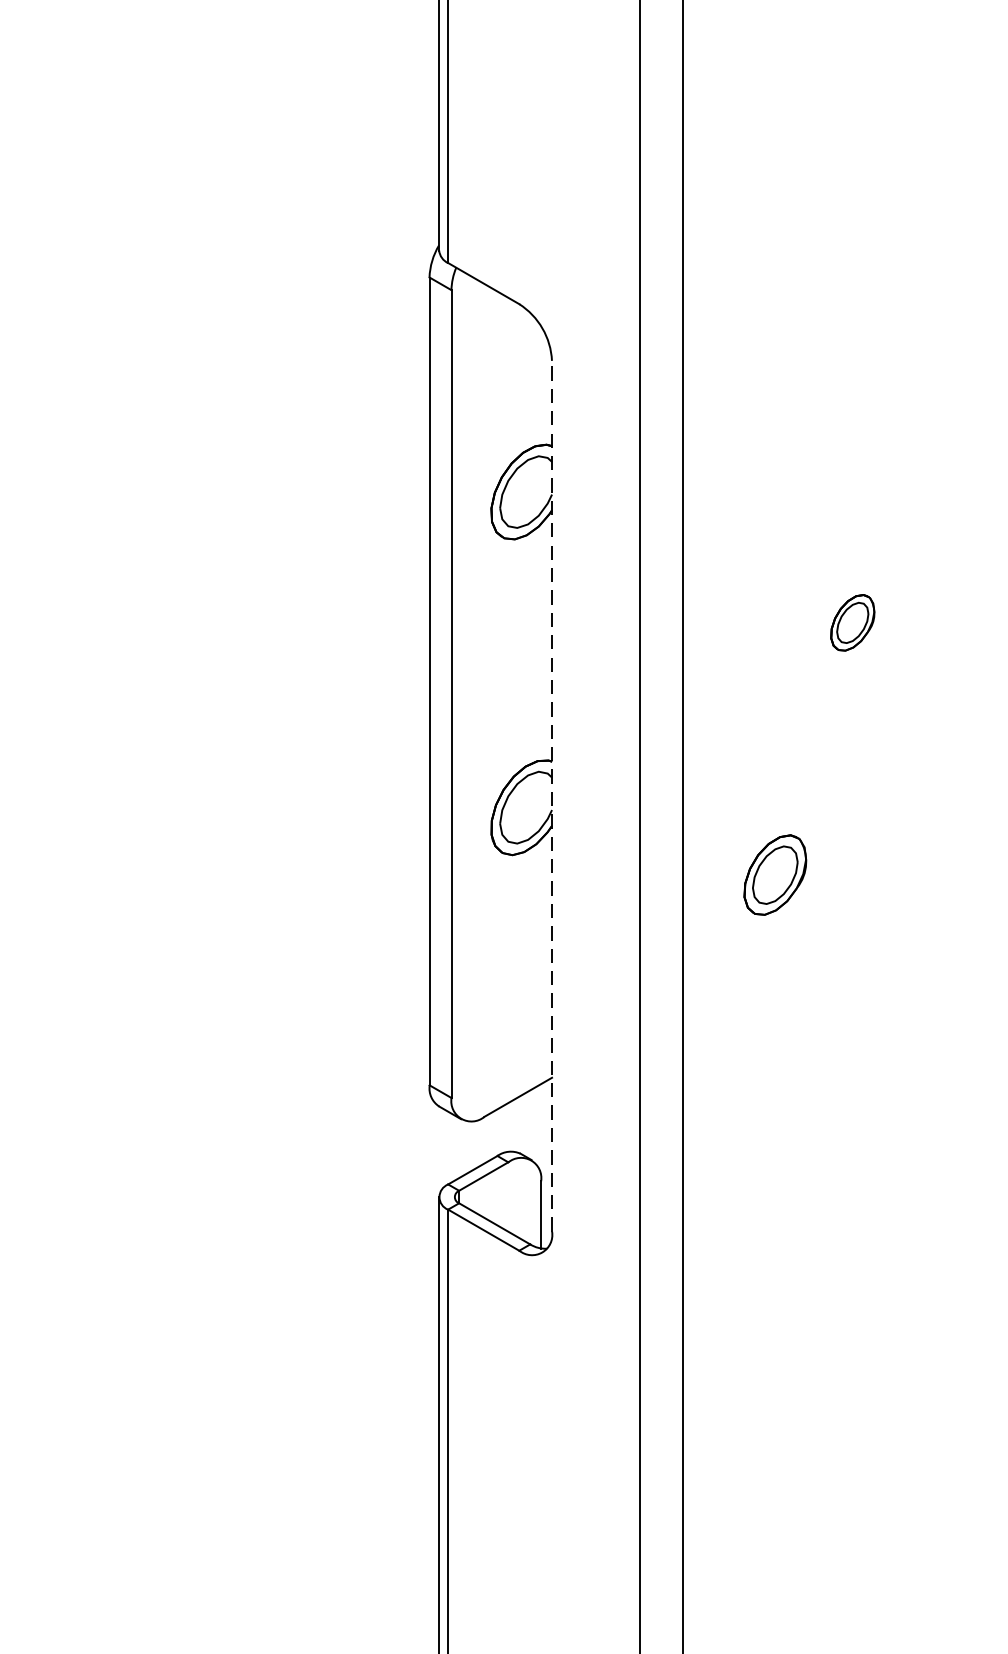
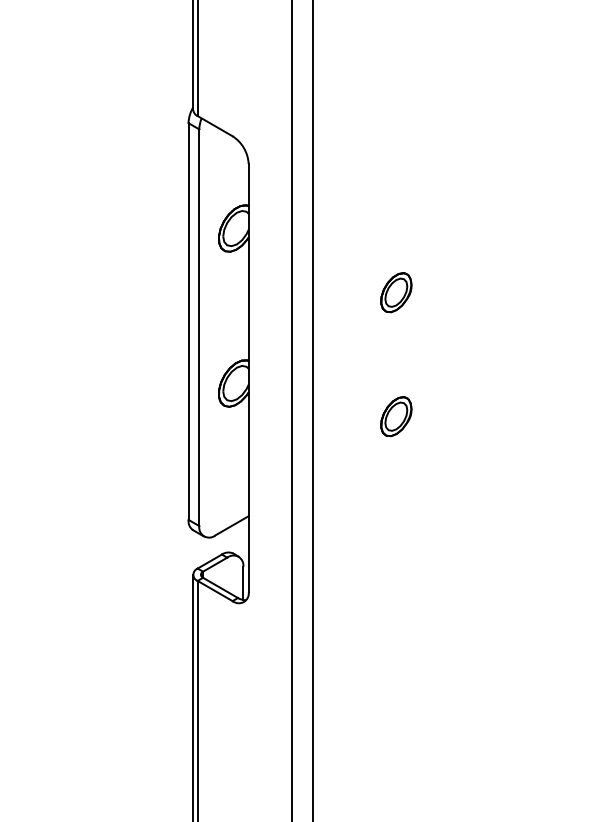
part: (853, 622) -> (396, 292), size x1.43
line: (551, 795) -> (248, 377), dashed -> solid
part: (775, 874) -> (396, 416), moved

